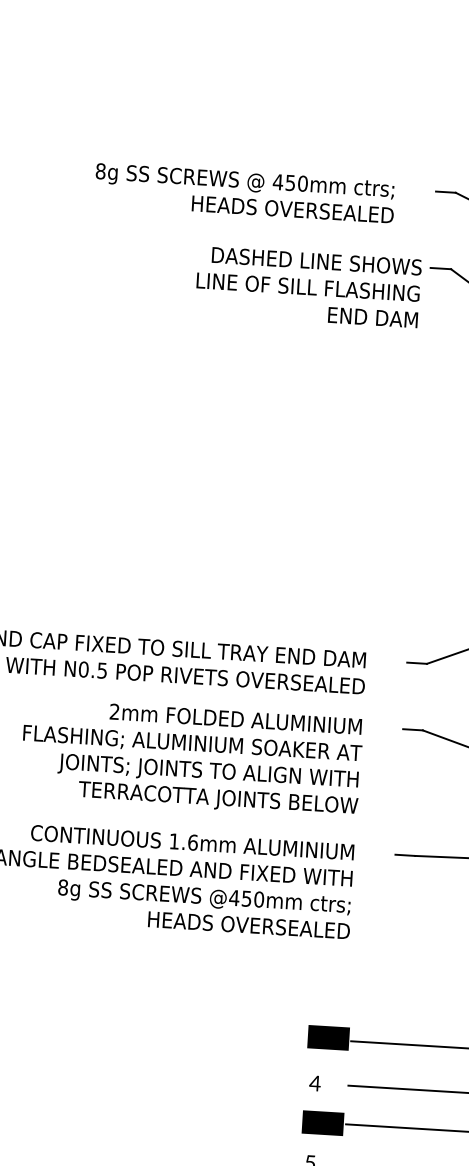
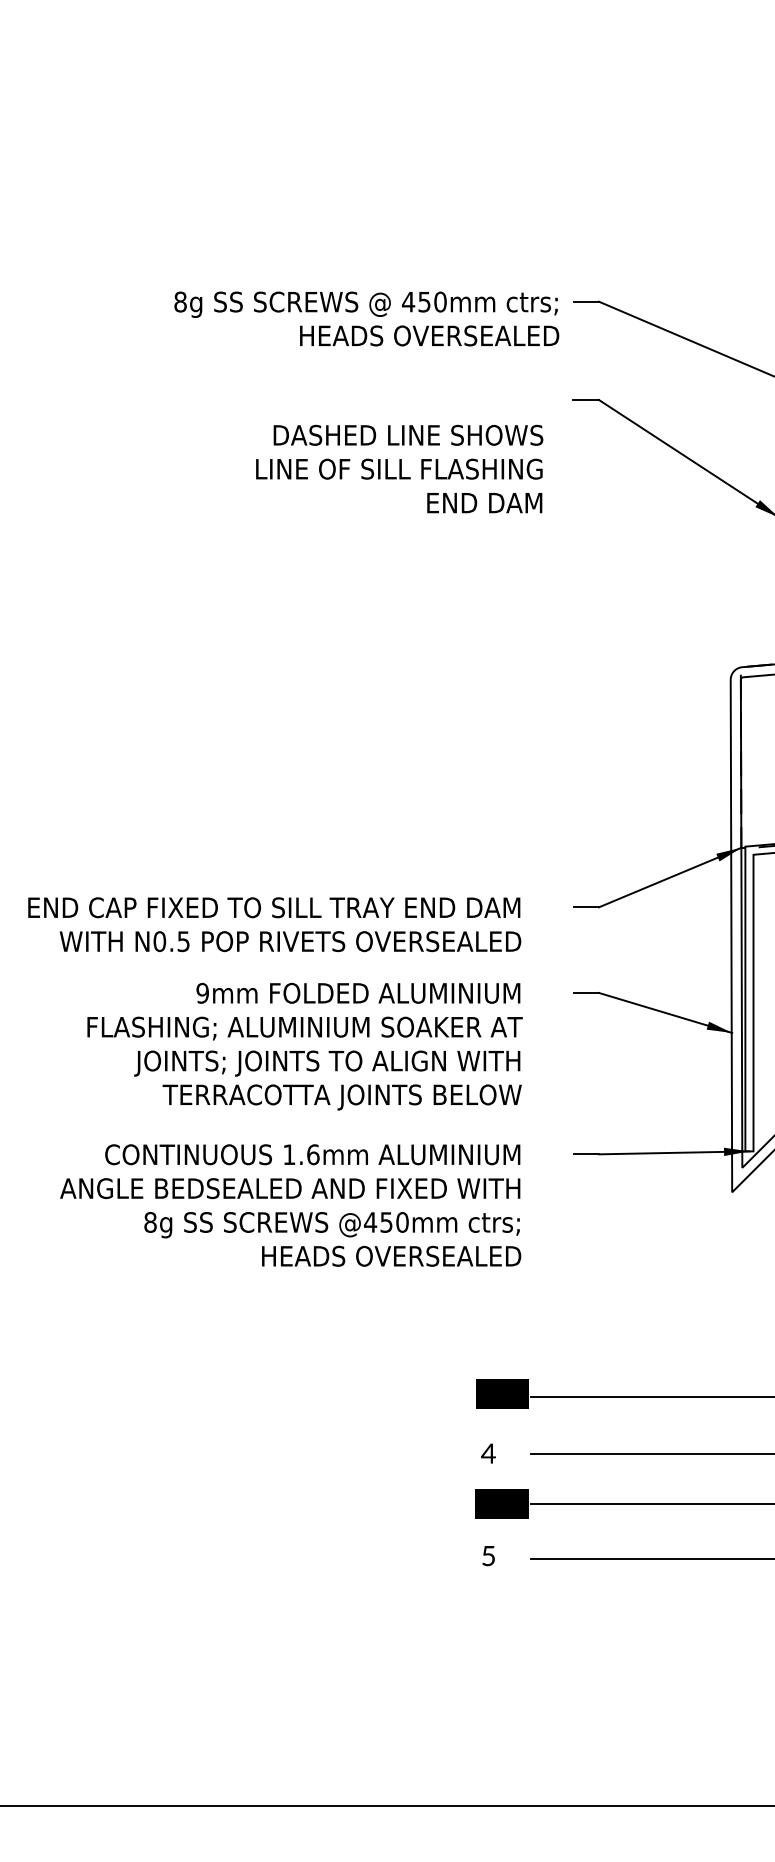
text: (244, 193) -> (366, 318), moved
text: (308, 286) -> (399, 468), moved
text: (114, 711) -> (202, 993), 2mm -> 9mm

